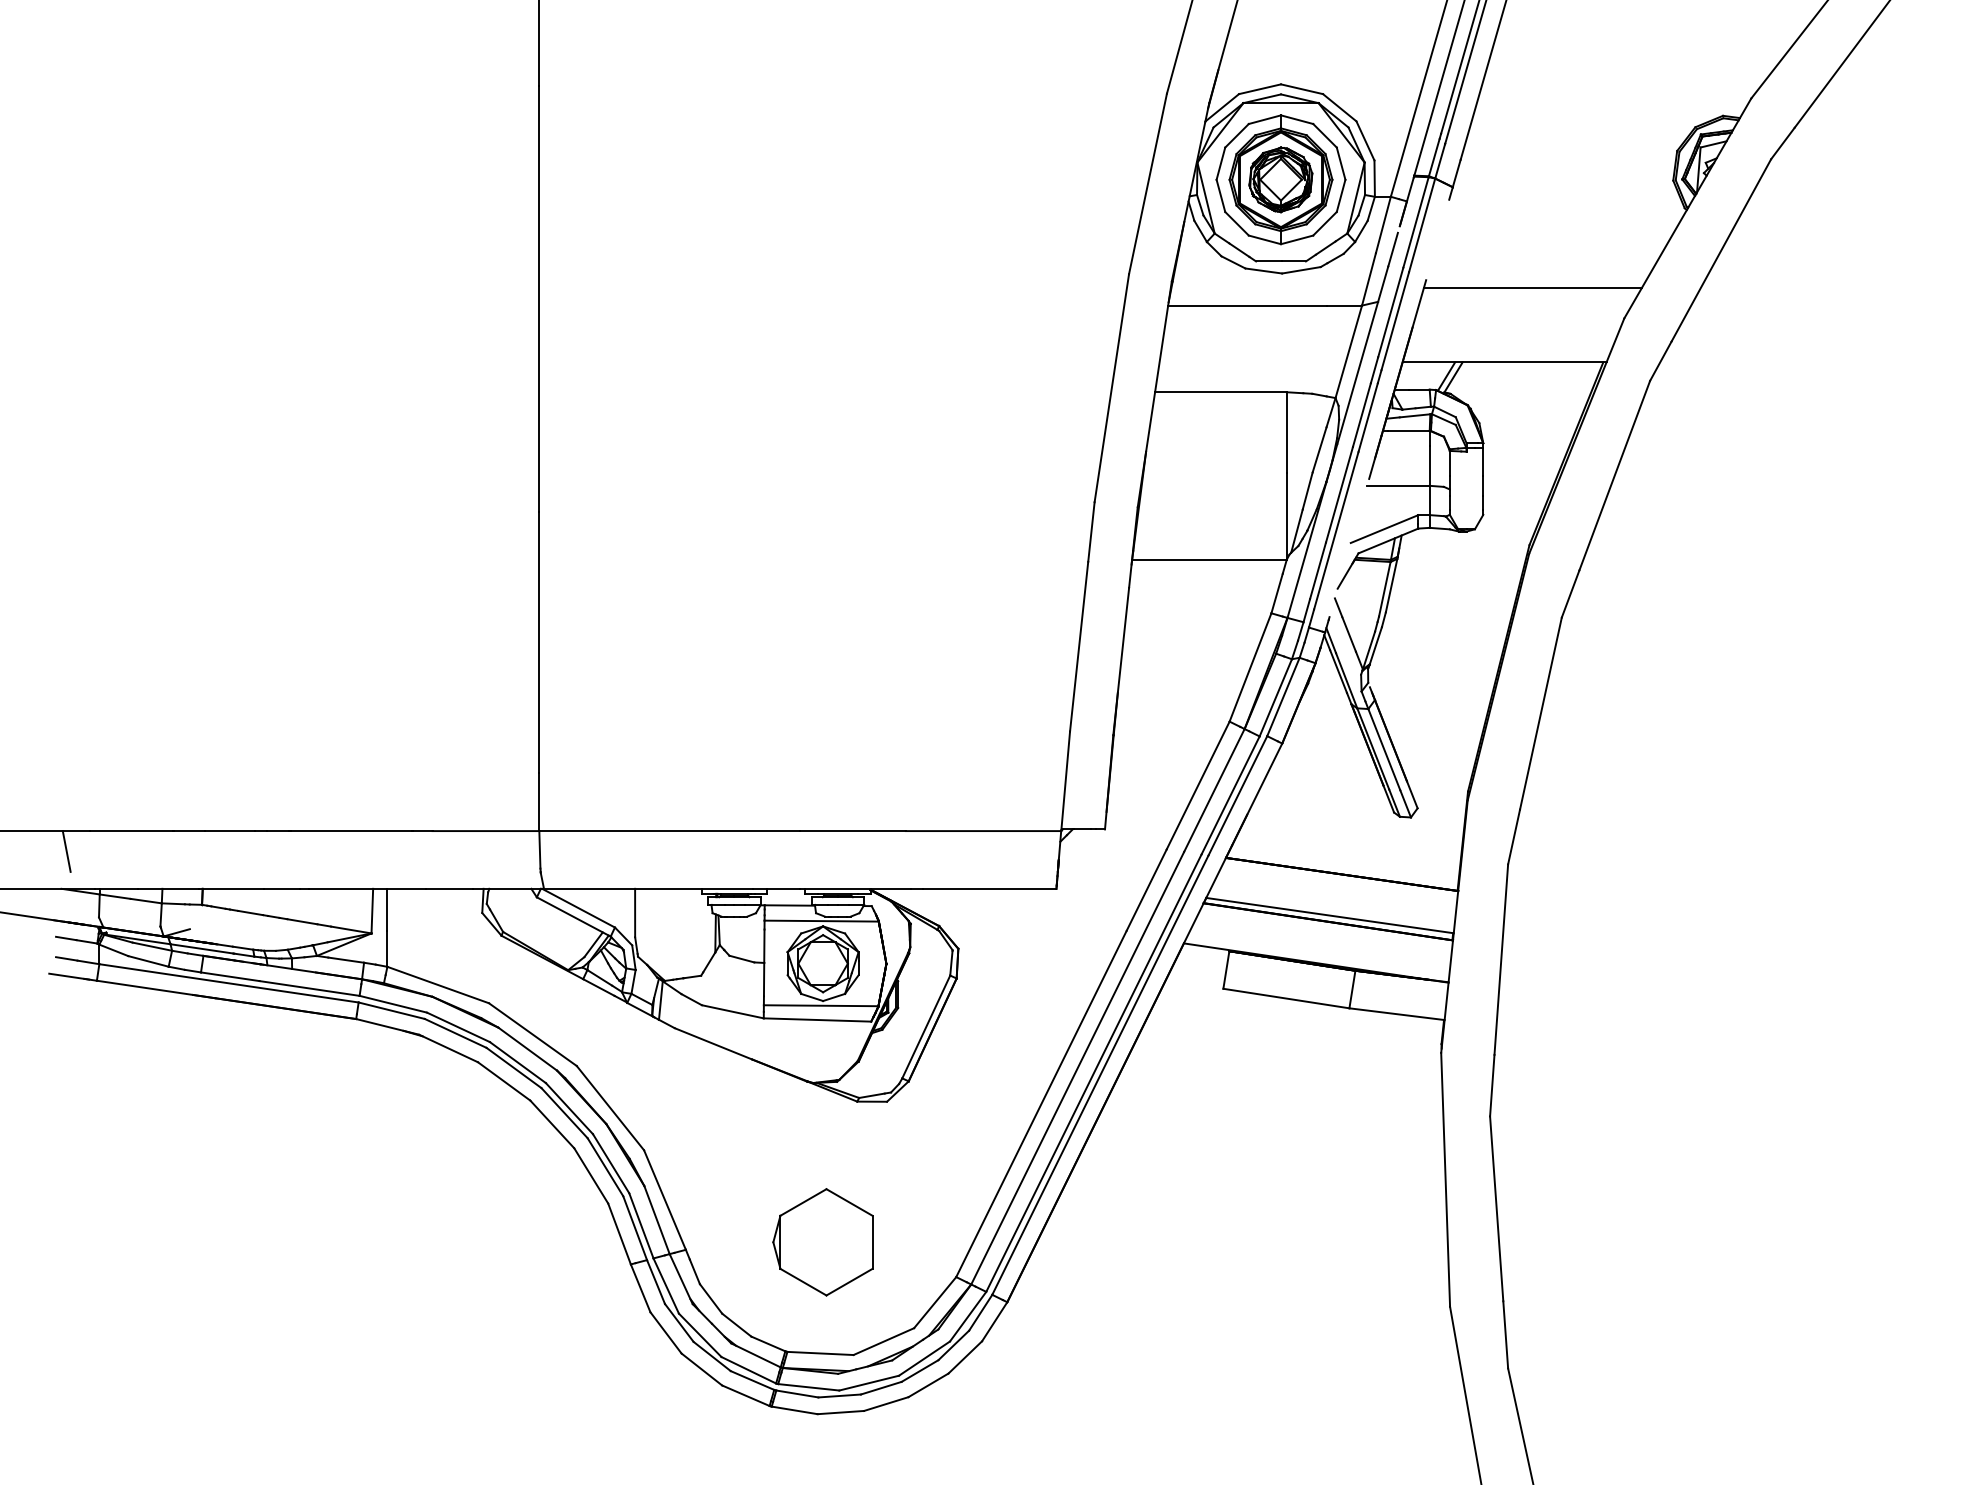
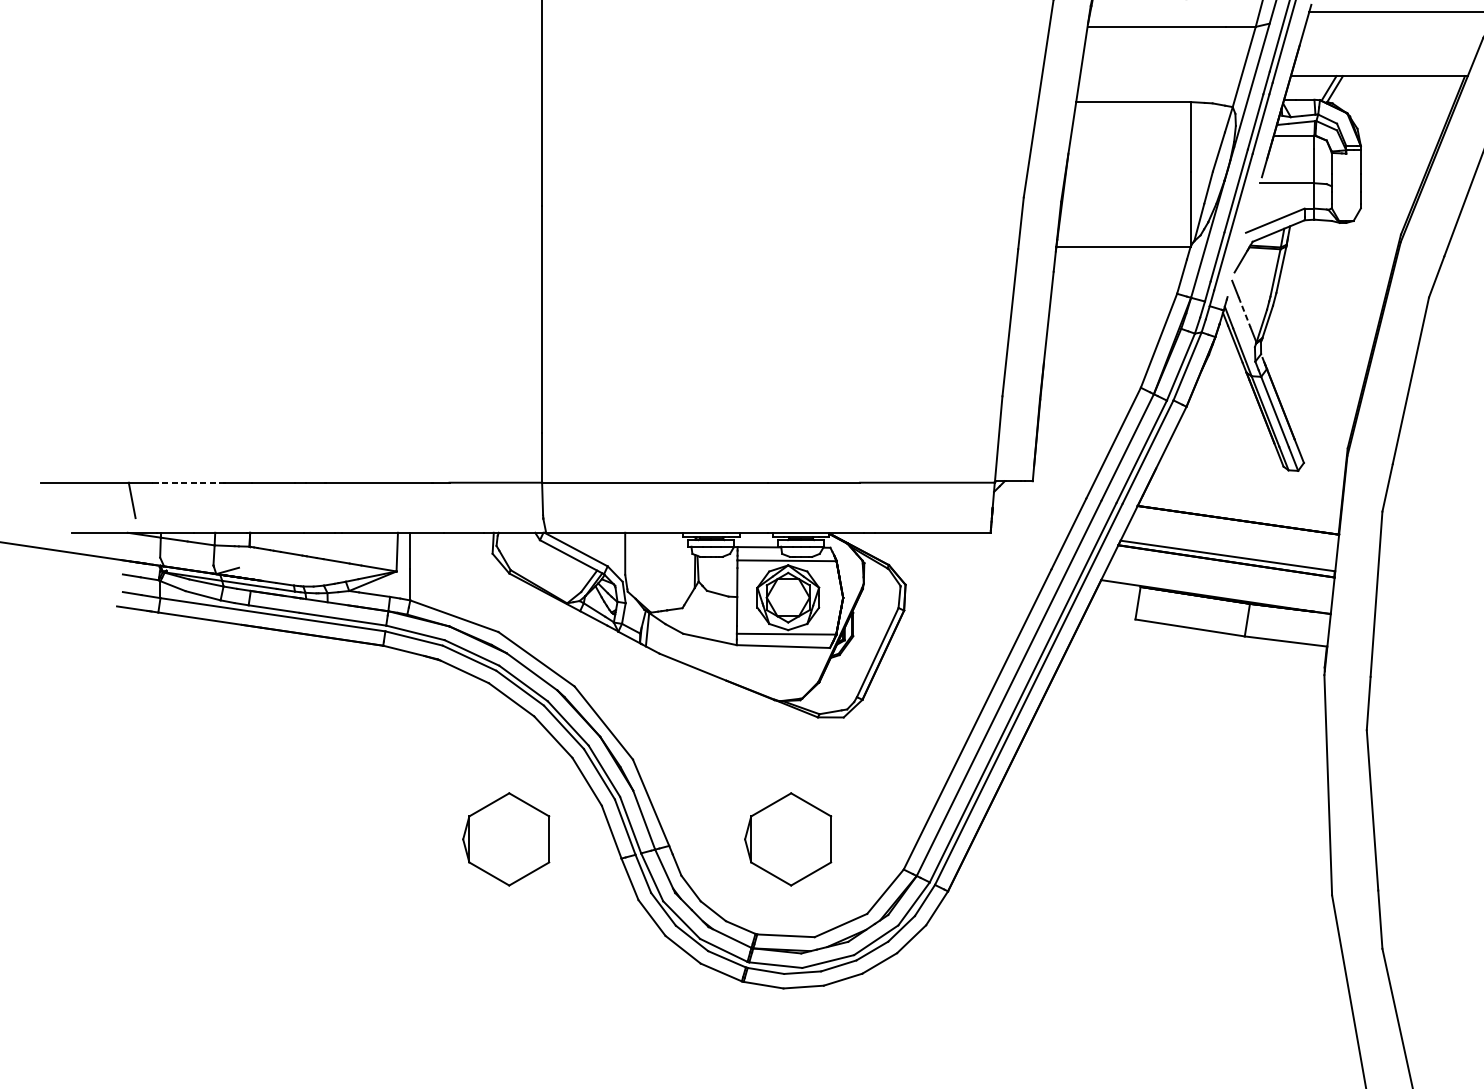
line: (1349, 634) -> (1244, 312), solid -> dashed
line: (132, 831) -> (189, 483), solid -> dashed
part: (497, 1242) -> (505, 839), added

